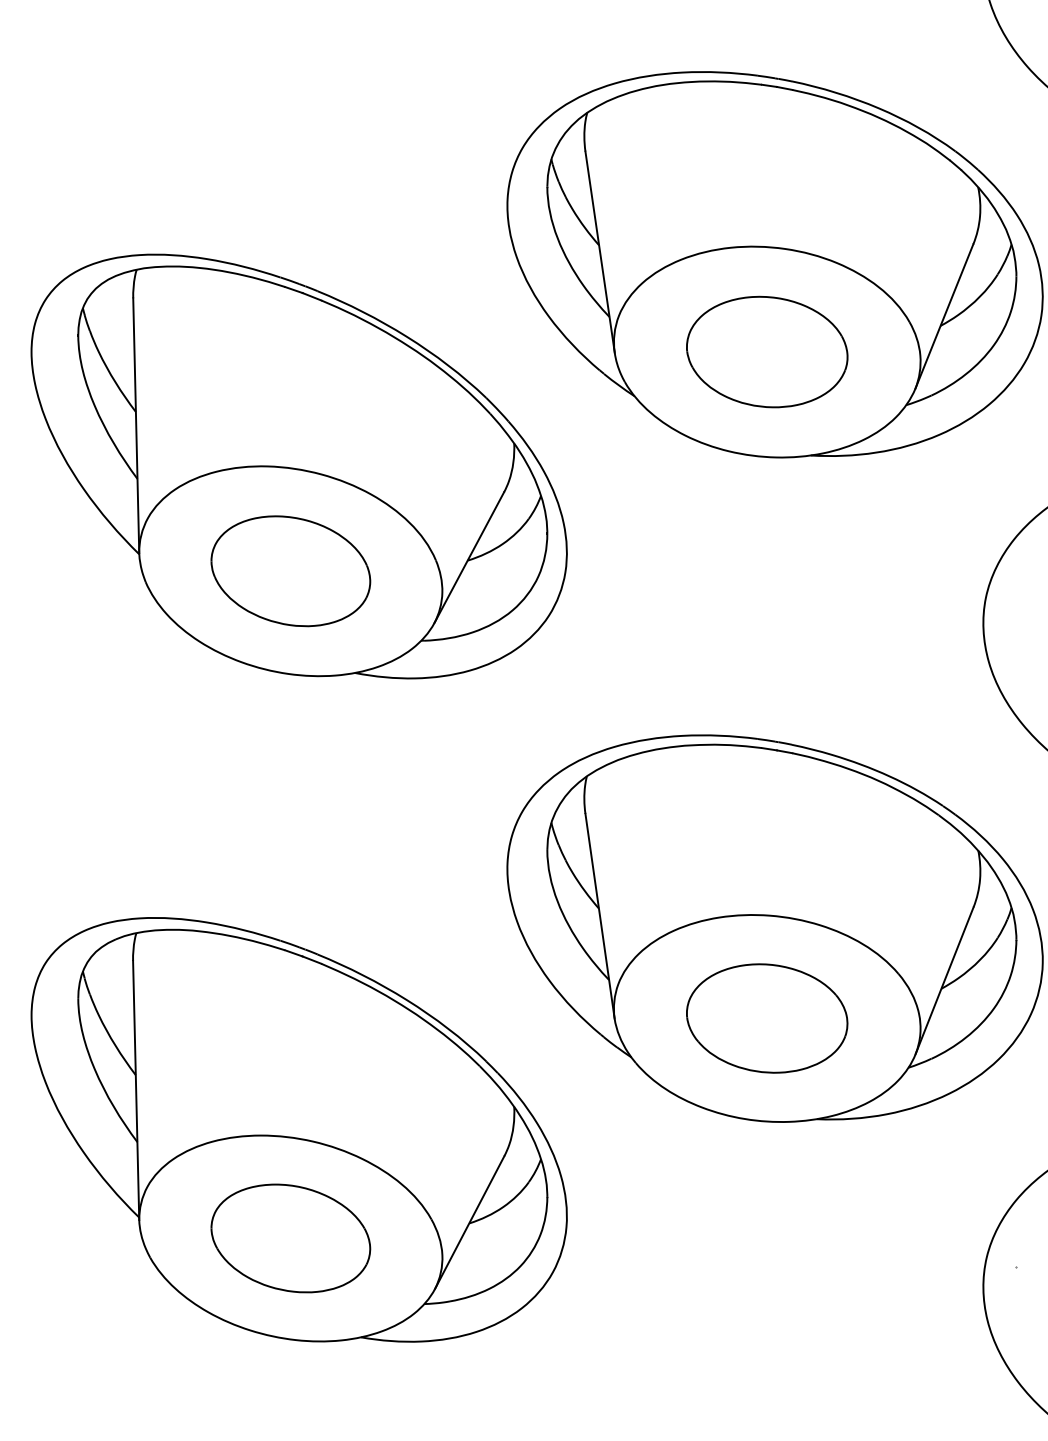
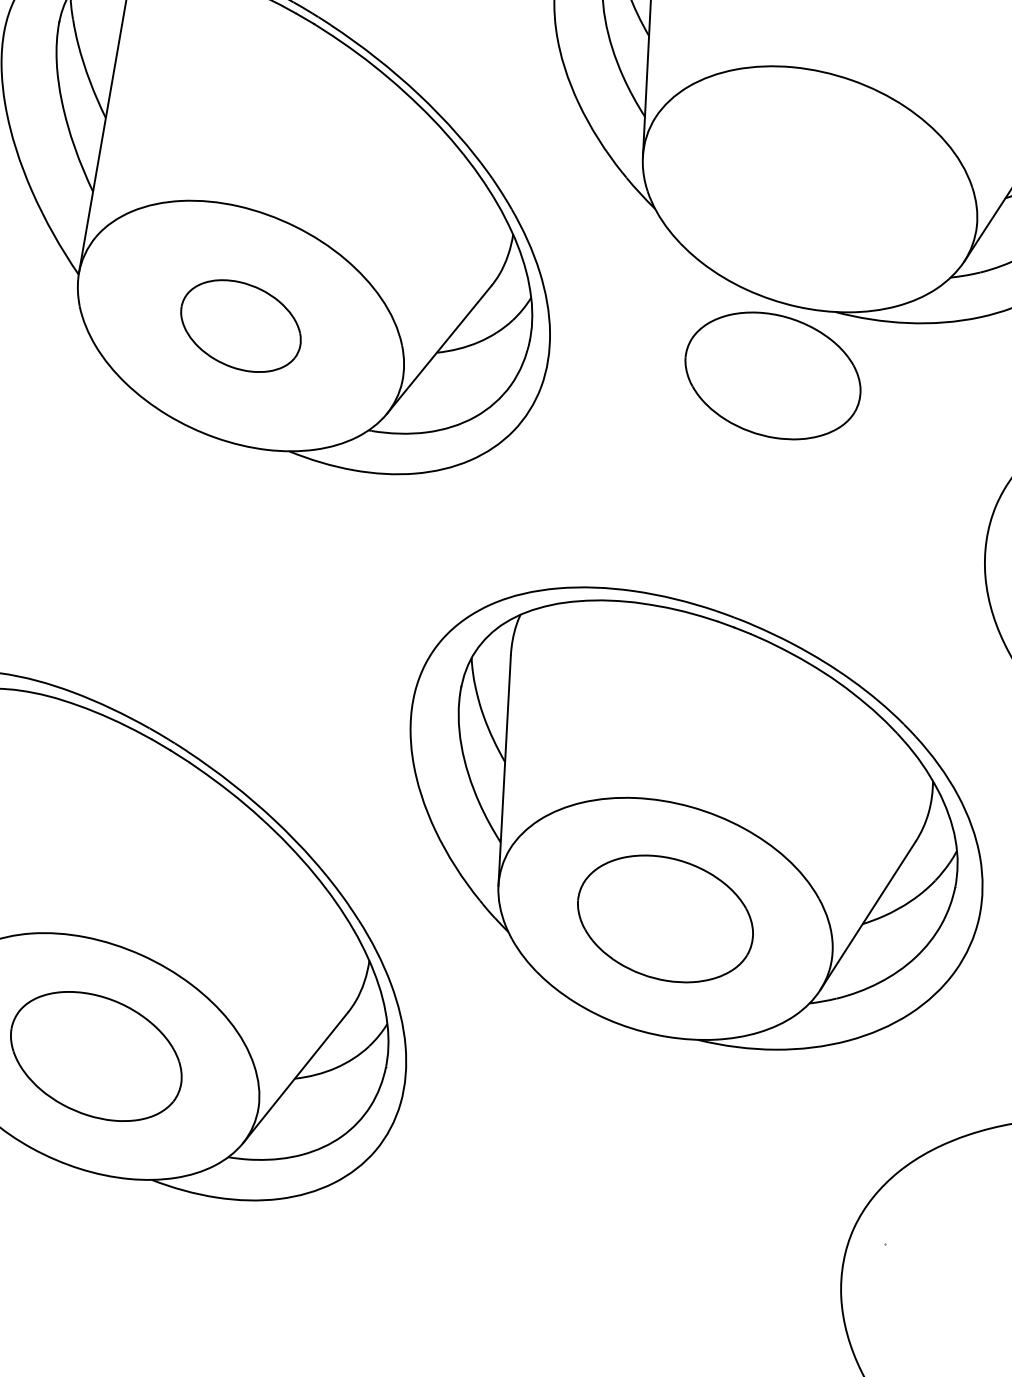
part: (767, 351) -> (810, 188), removed
part: (767, 522) -> (773, 375), added
part: (290, 571) -> (240, 326), size x0.7

